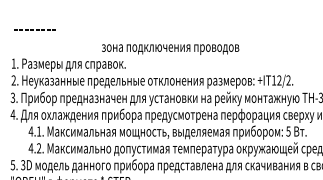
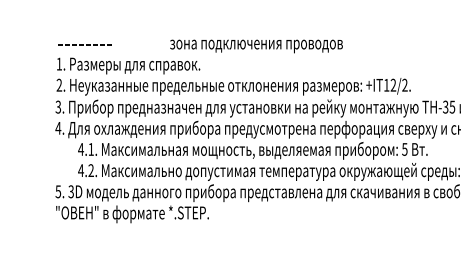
line: (33, 29) -> (83, 44), moved

